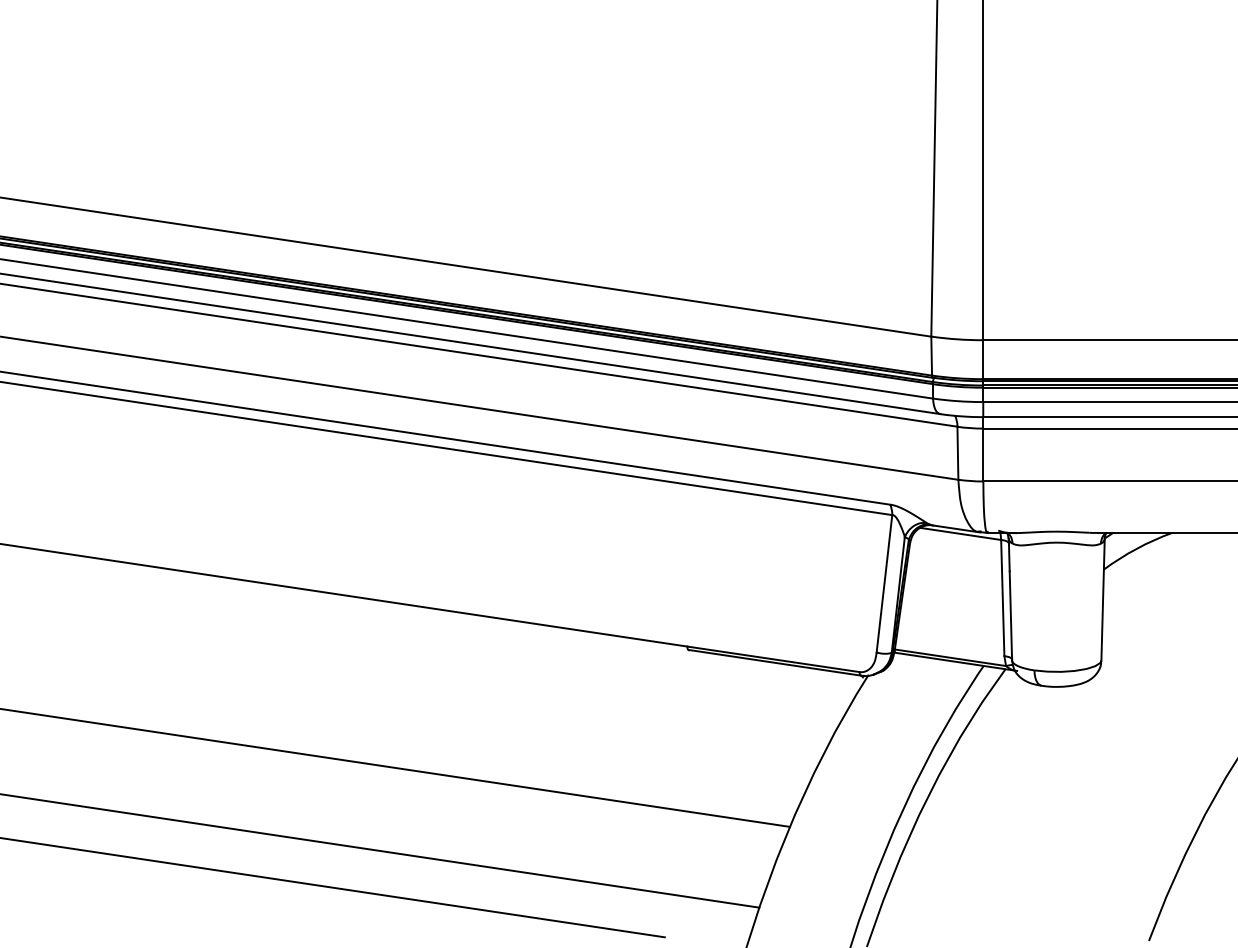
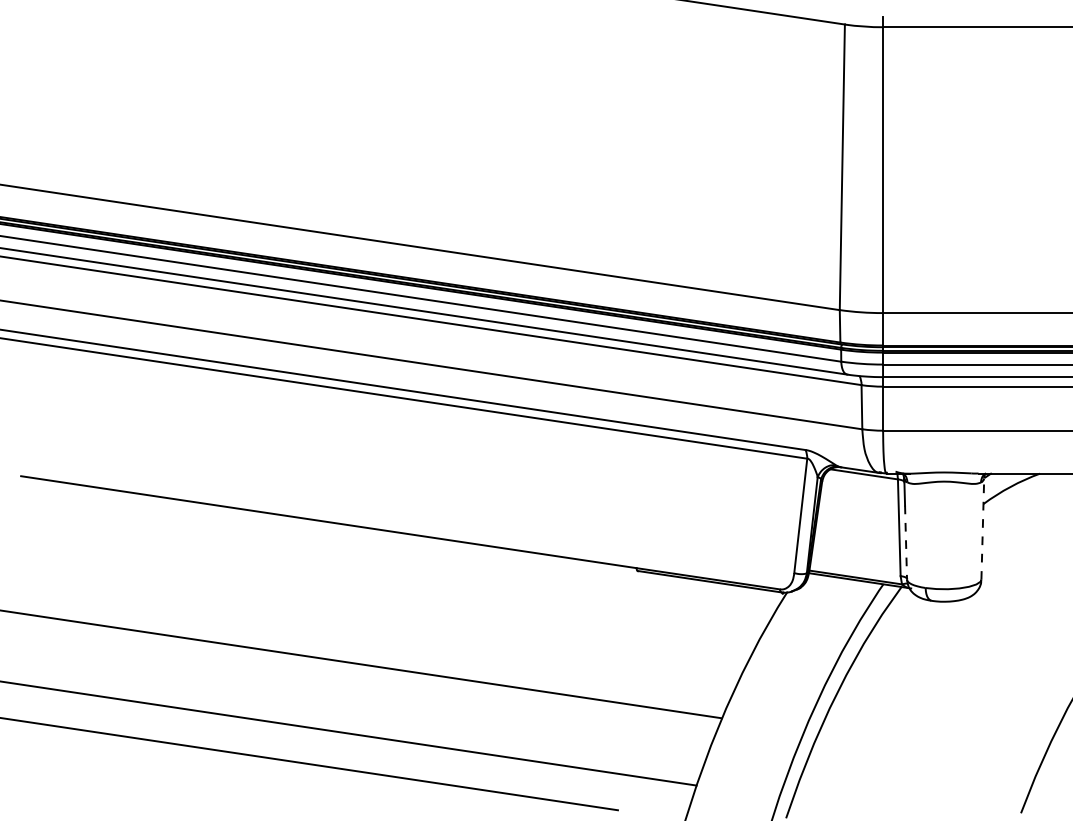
line: (1102, 600) -> (982, 529), solid -> dashed
line: (1011, 616) -> (906, 543), solid -> dashed

